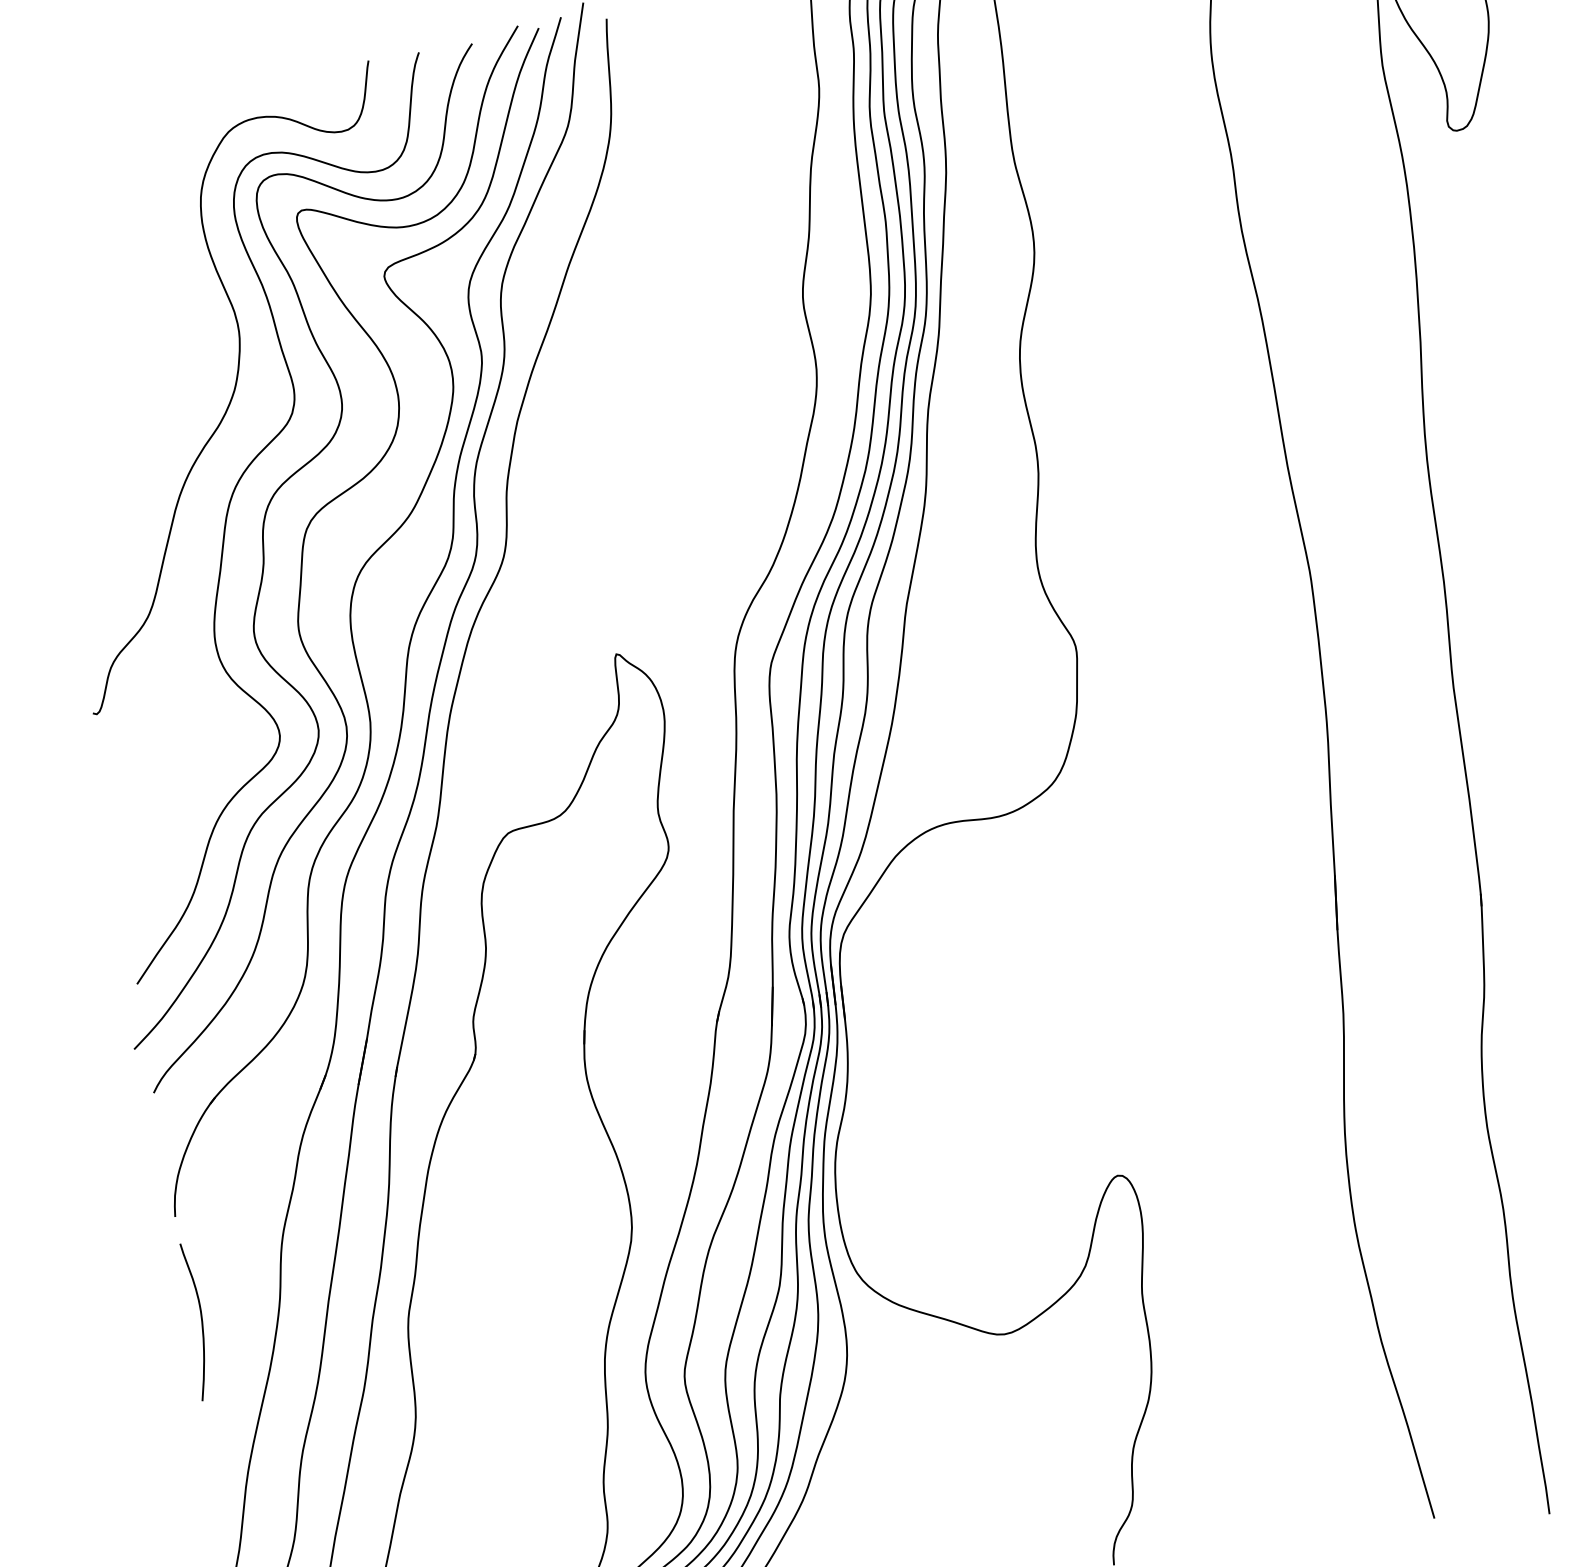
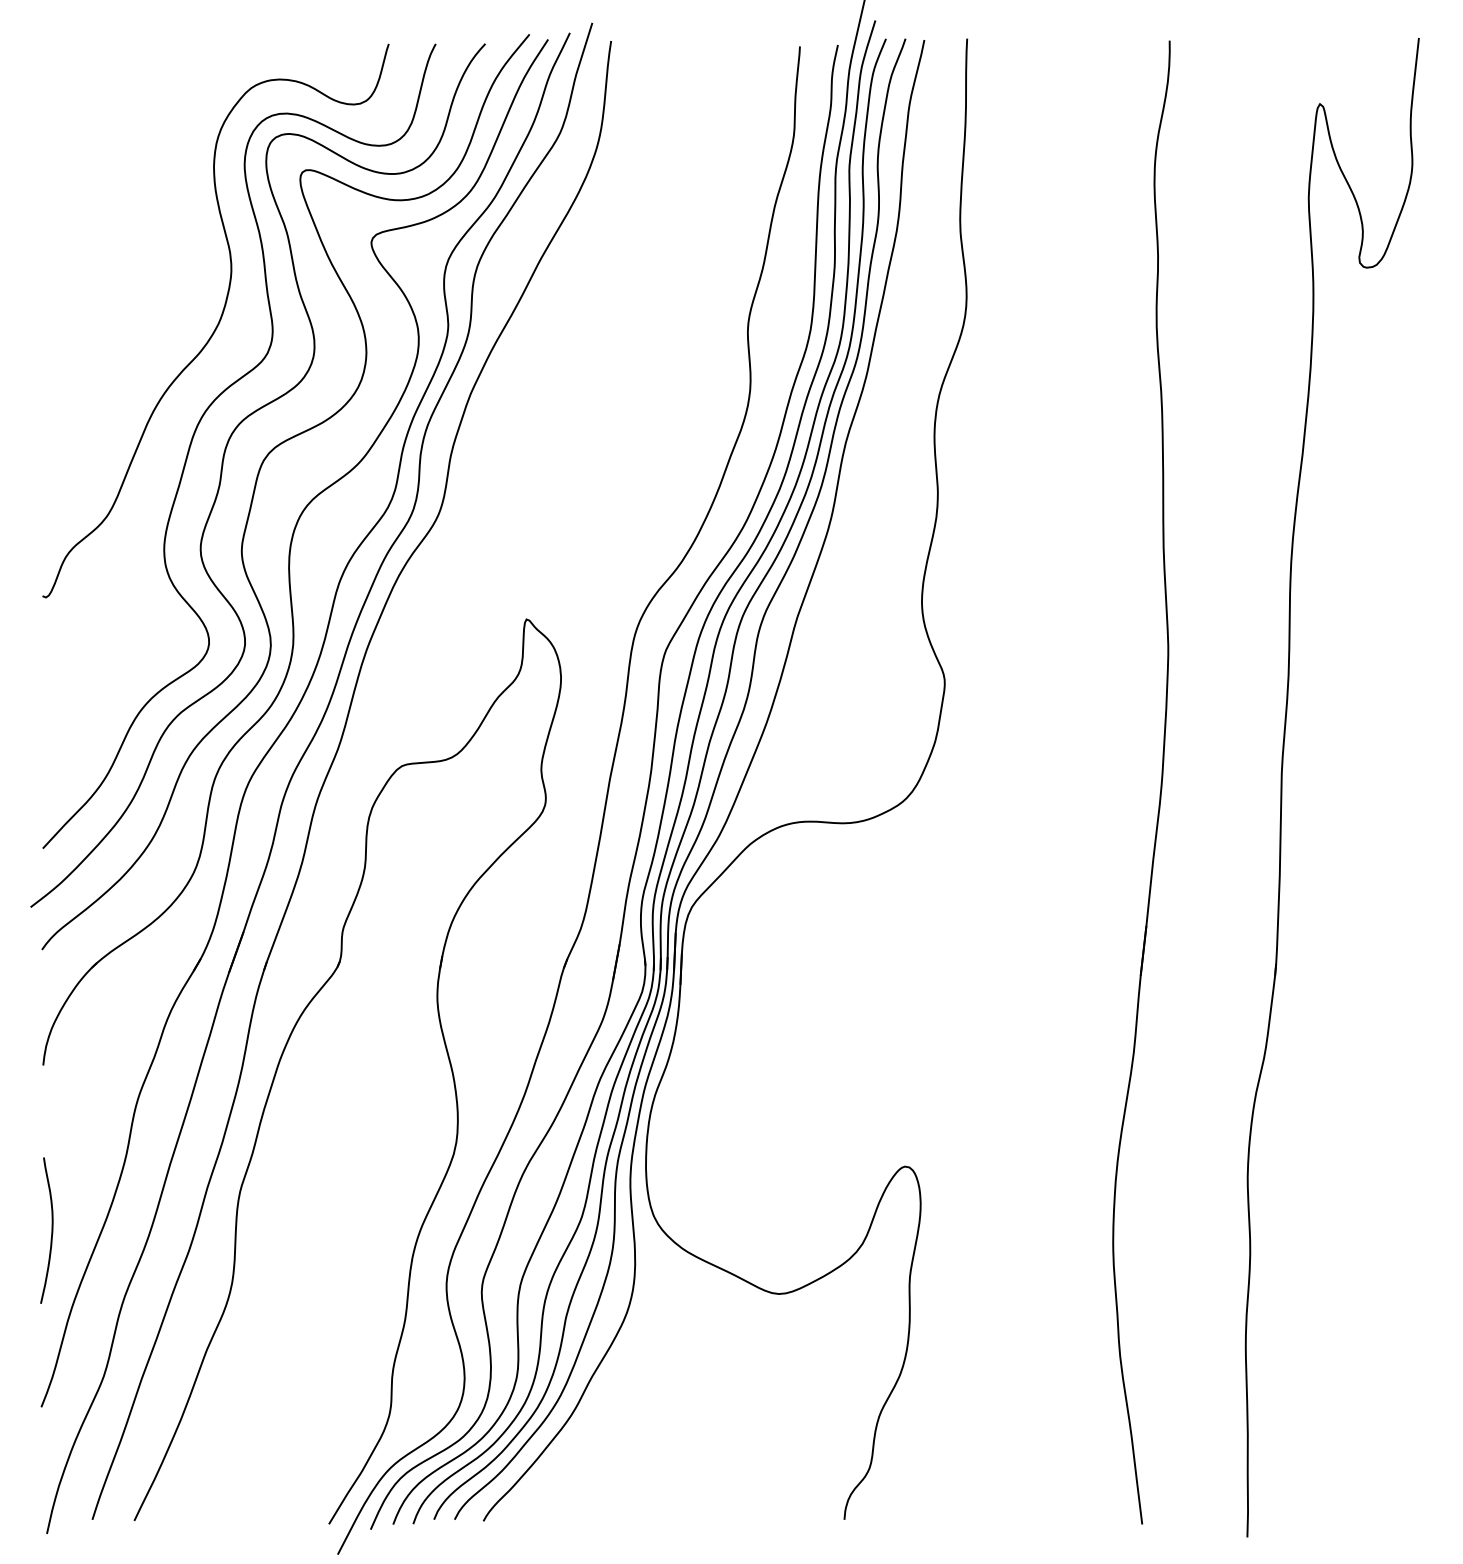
curve: (201, 1320) -> (51, 1230), moved

